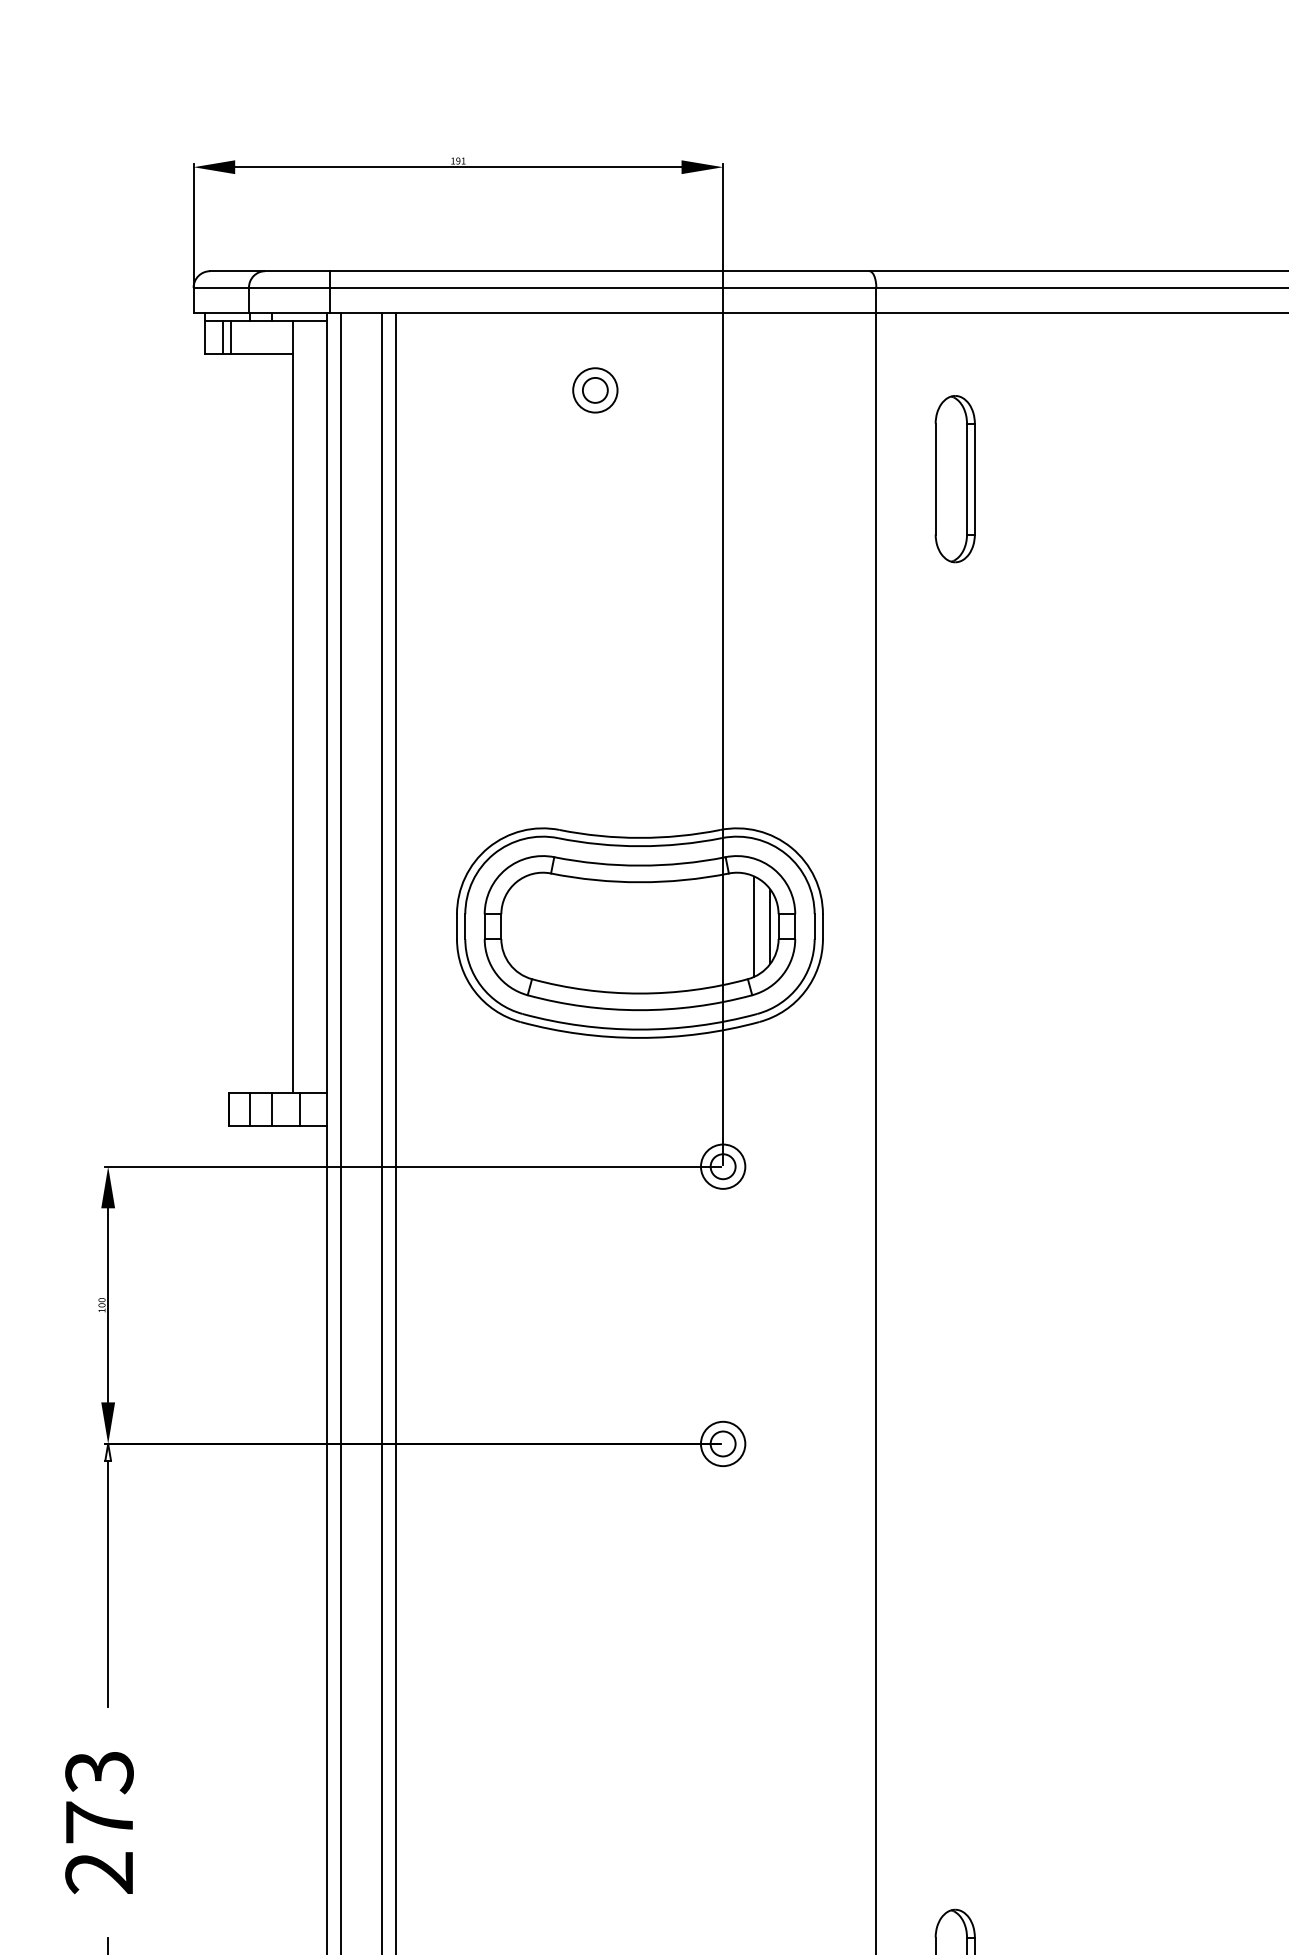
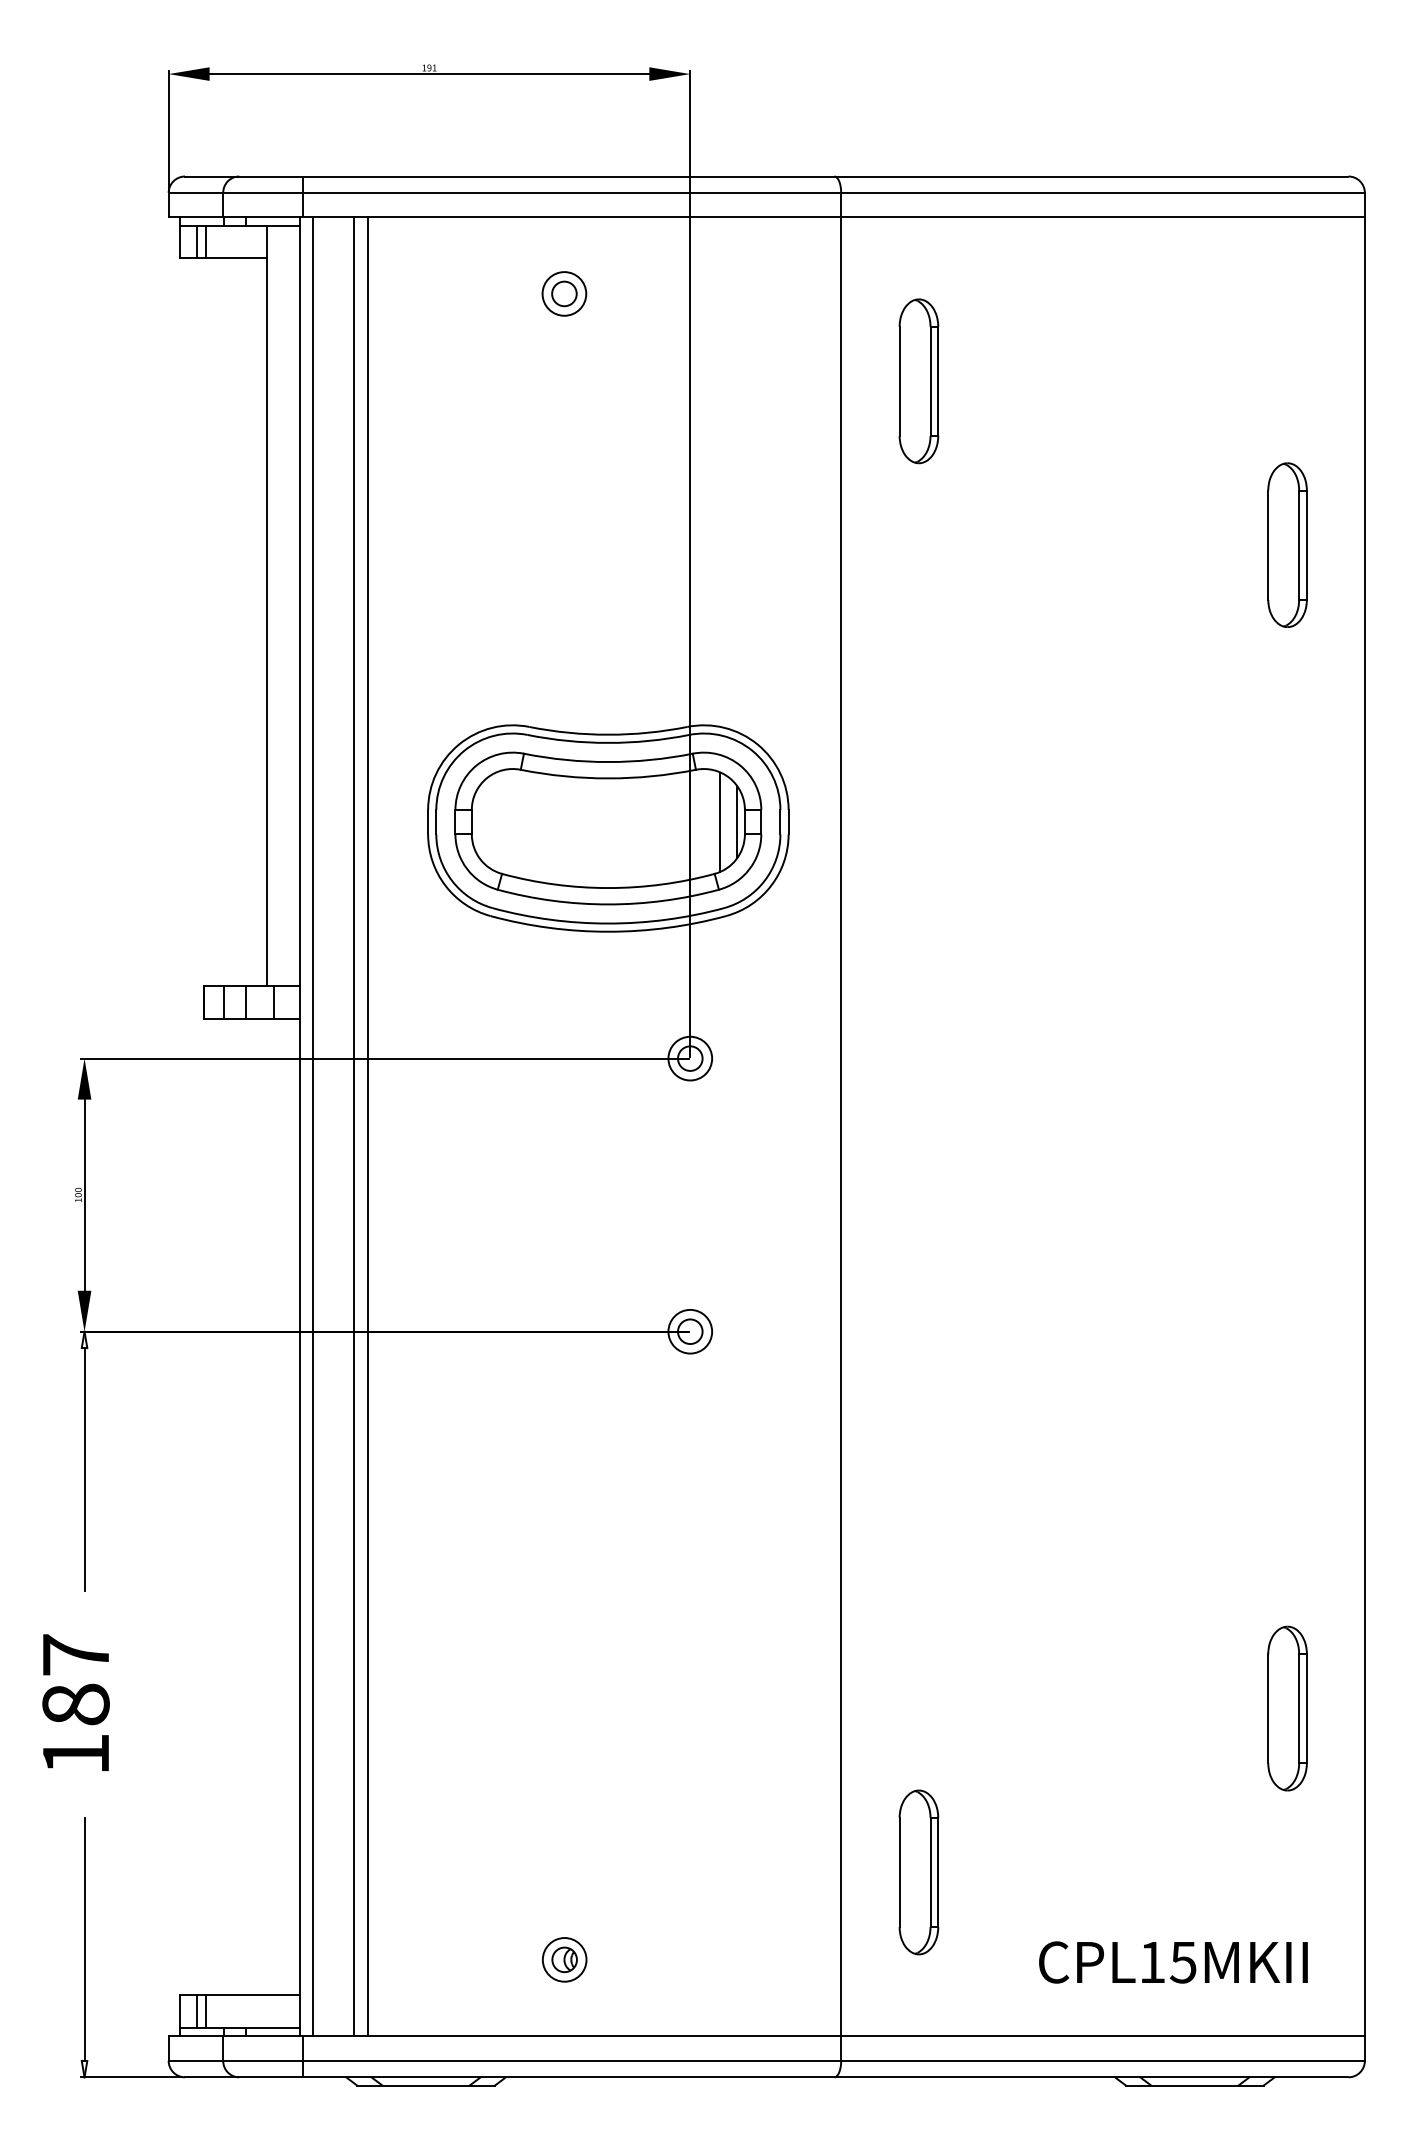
text: (99, 1822) -> (75, 1704), 273 -> 187

